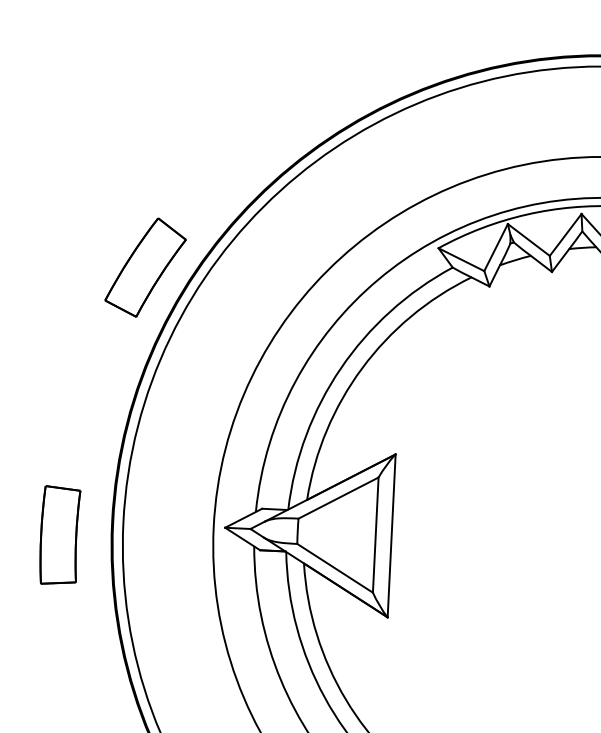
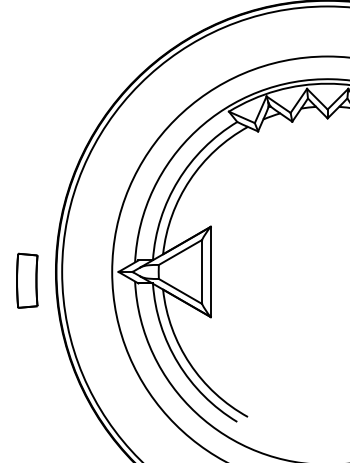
part: (145, 267) -> (67, 130), removed

